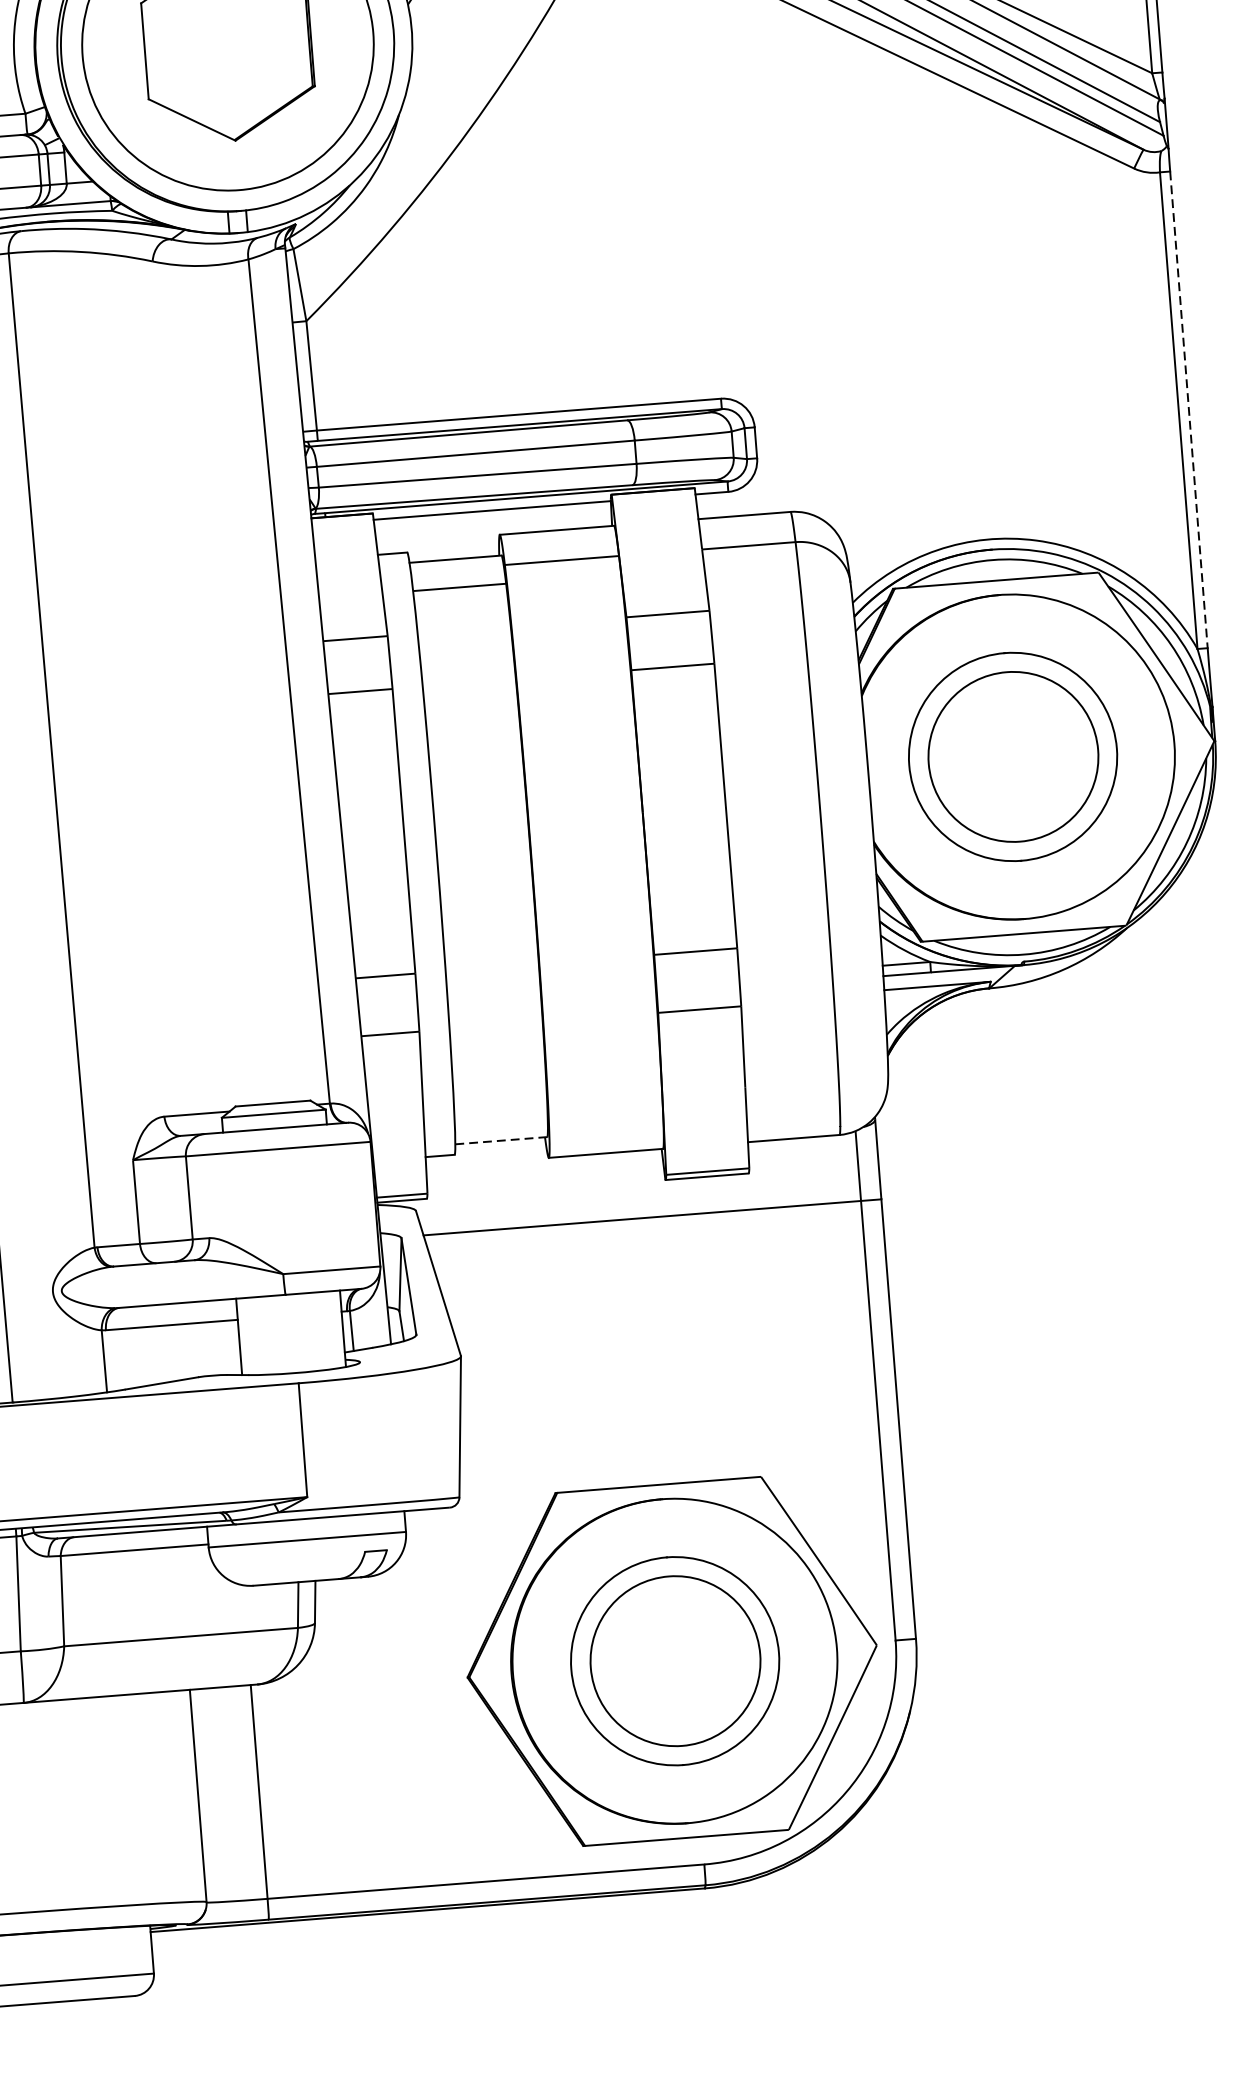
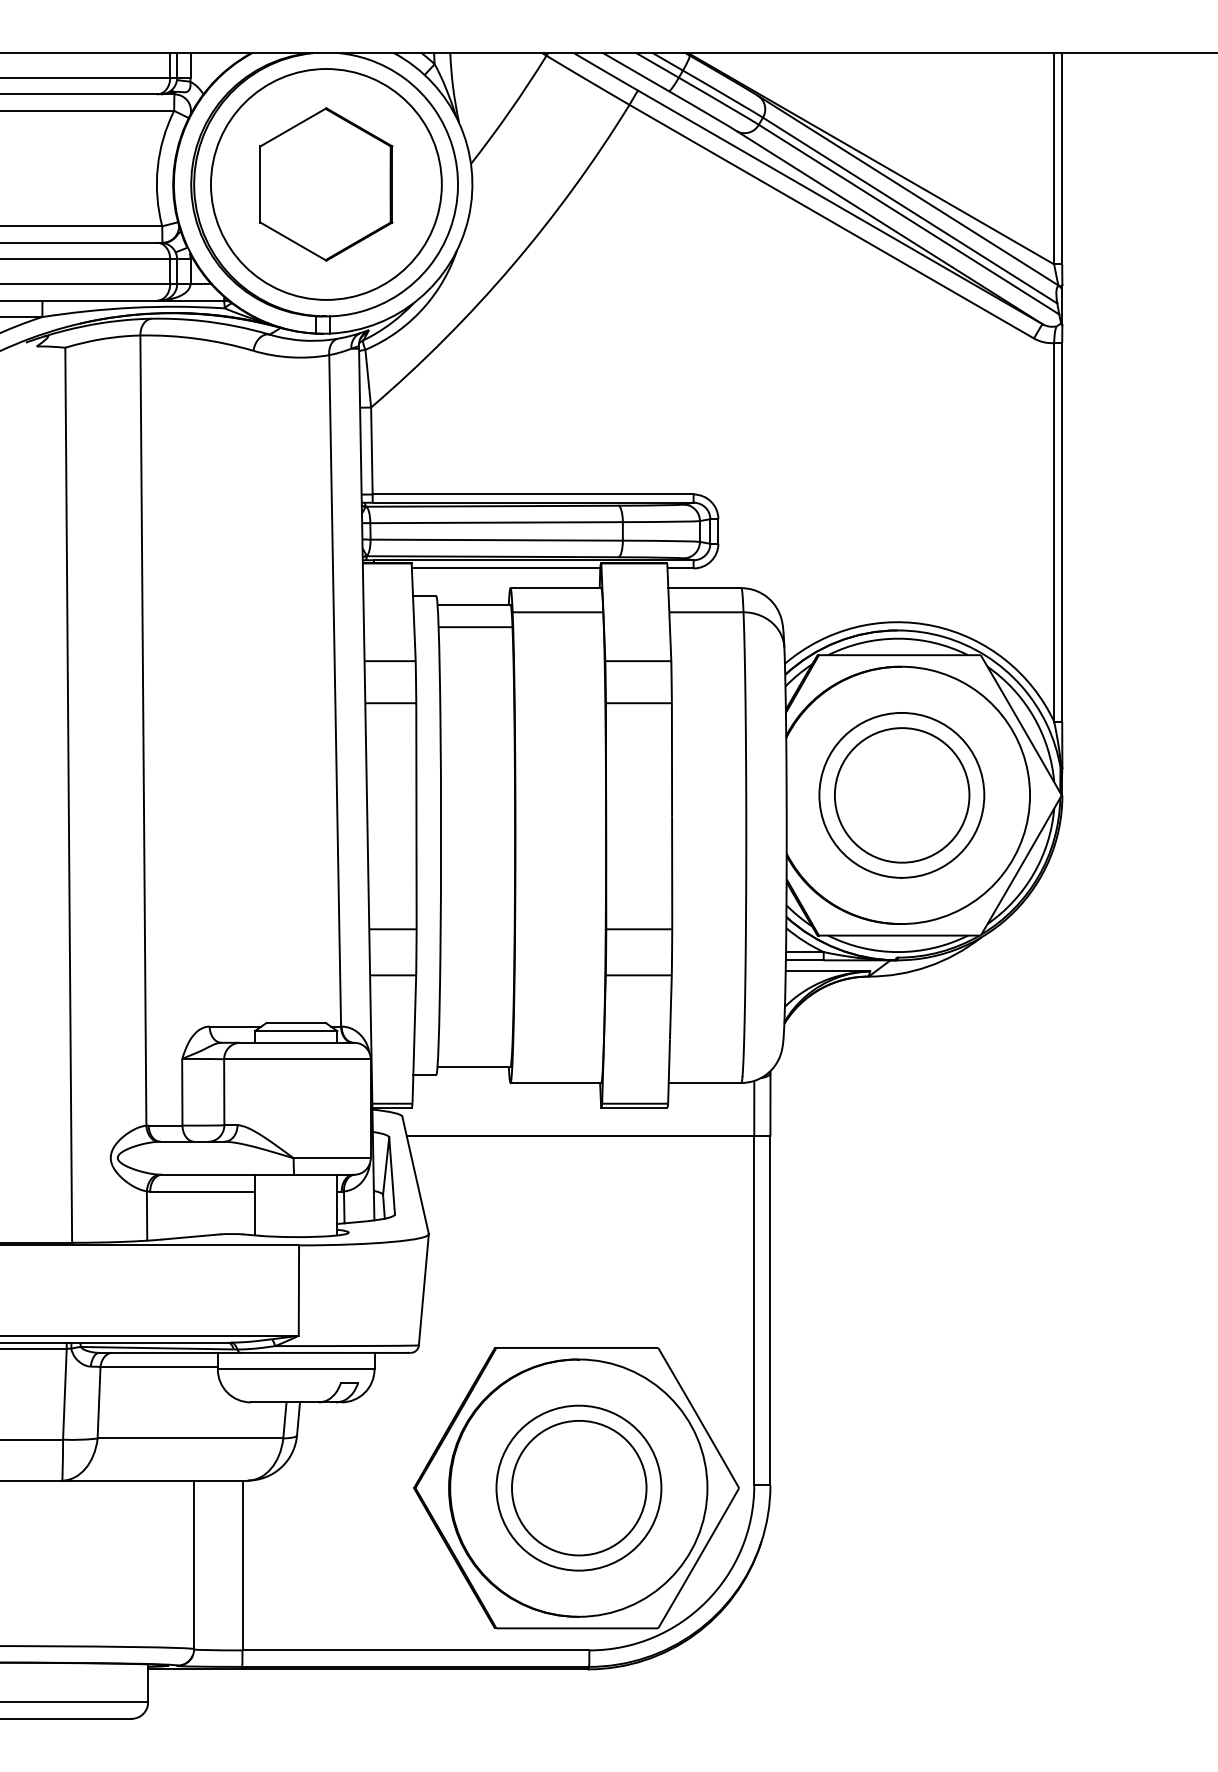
line: (1189, 410) -> (1062, 532), dashed -> solid
line: (501, 1140) -> (474, 1066), dashed -> solid

